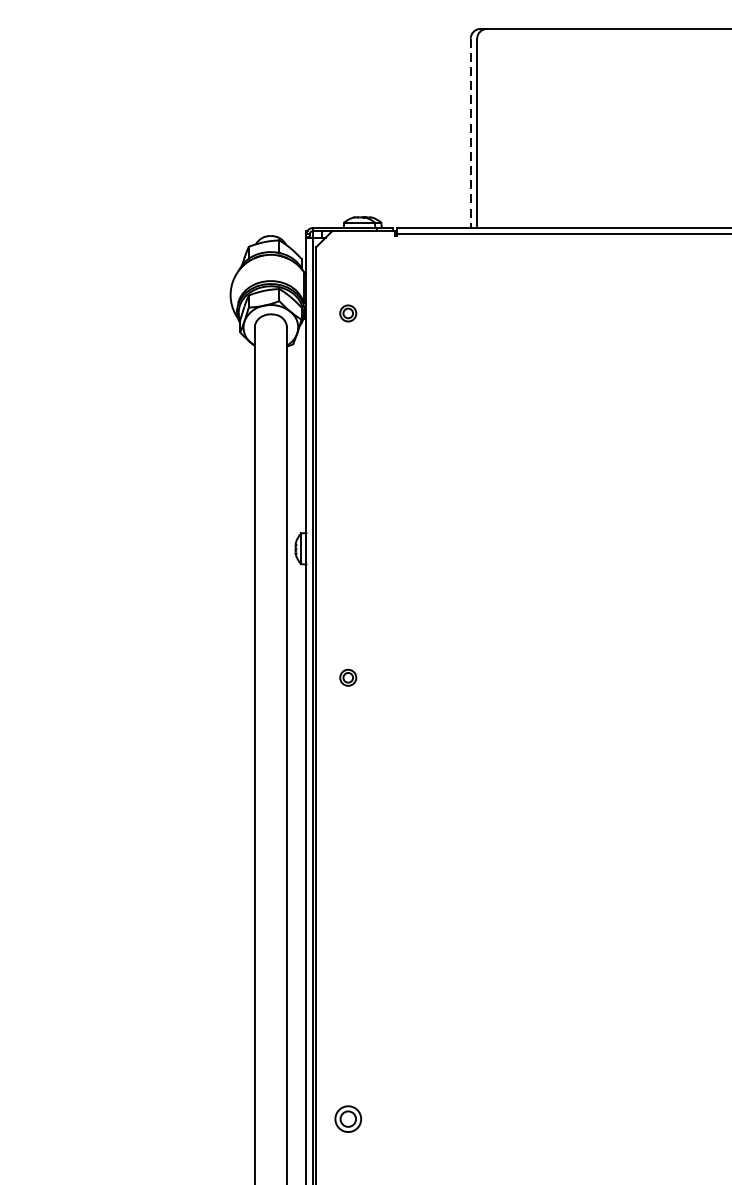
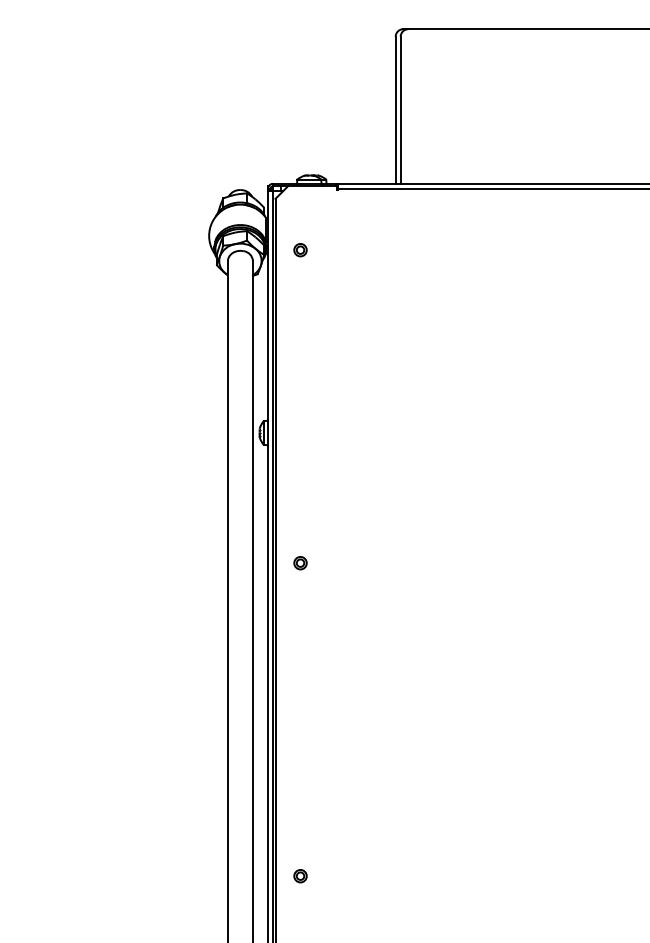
line: (470, 133) -> (395, 110), dashed -> solid
part: (348, 678) -> (300, 563), moved
part: (348, 1119) -> (300, 876), size x0.62

